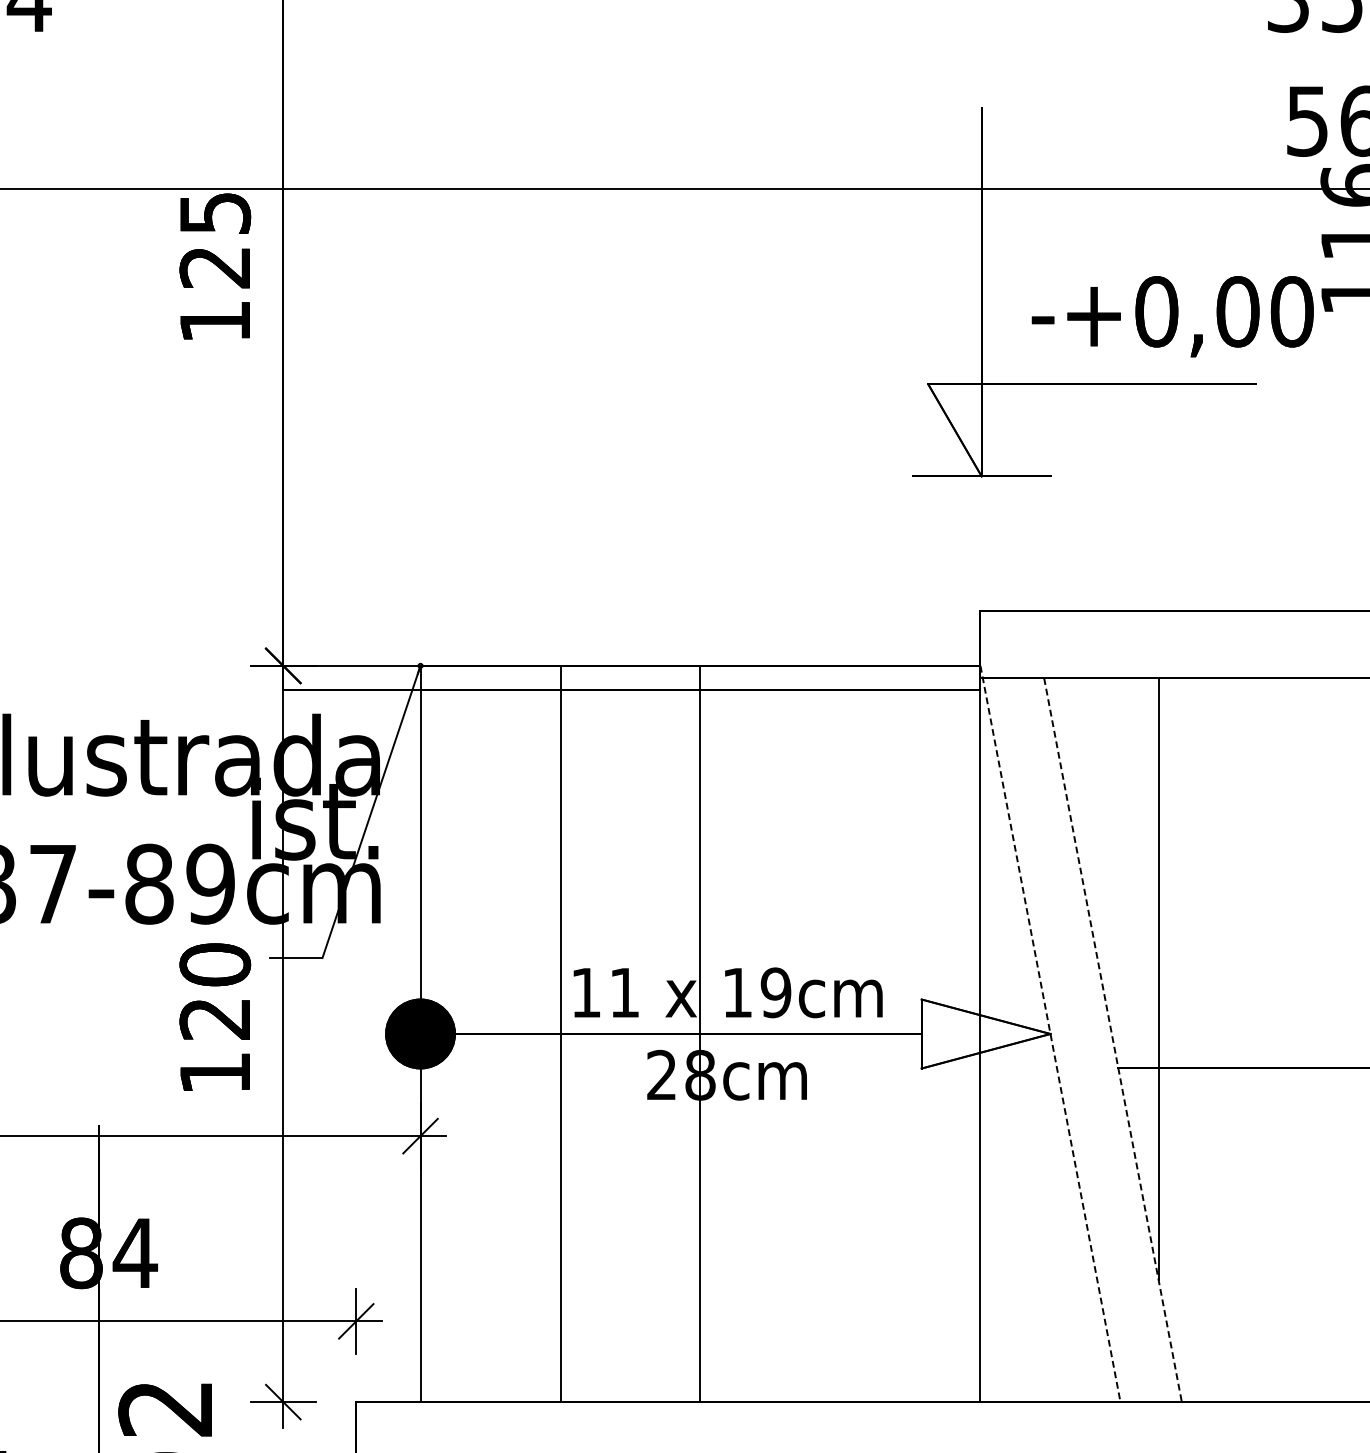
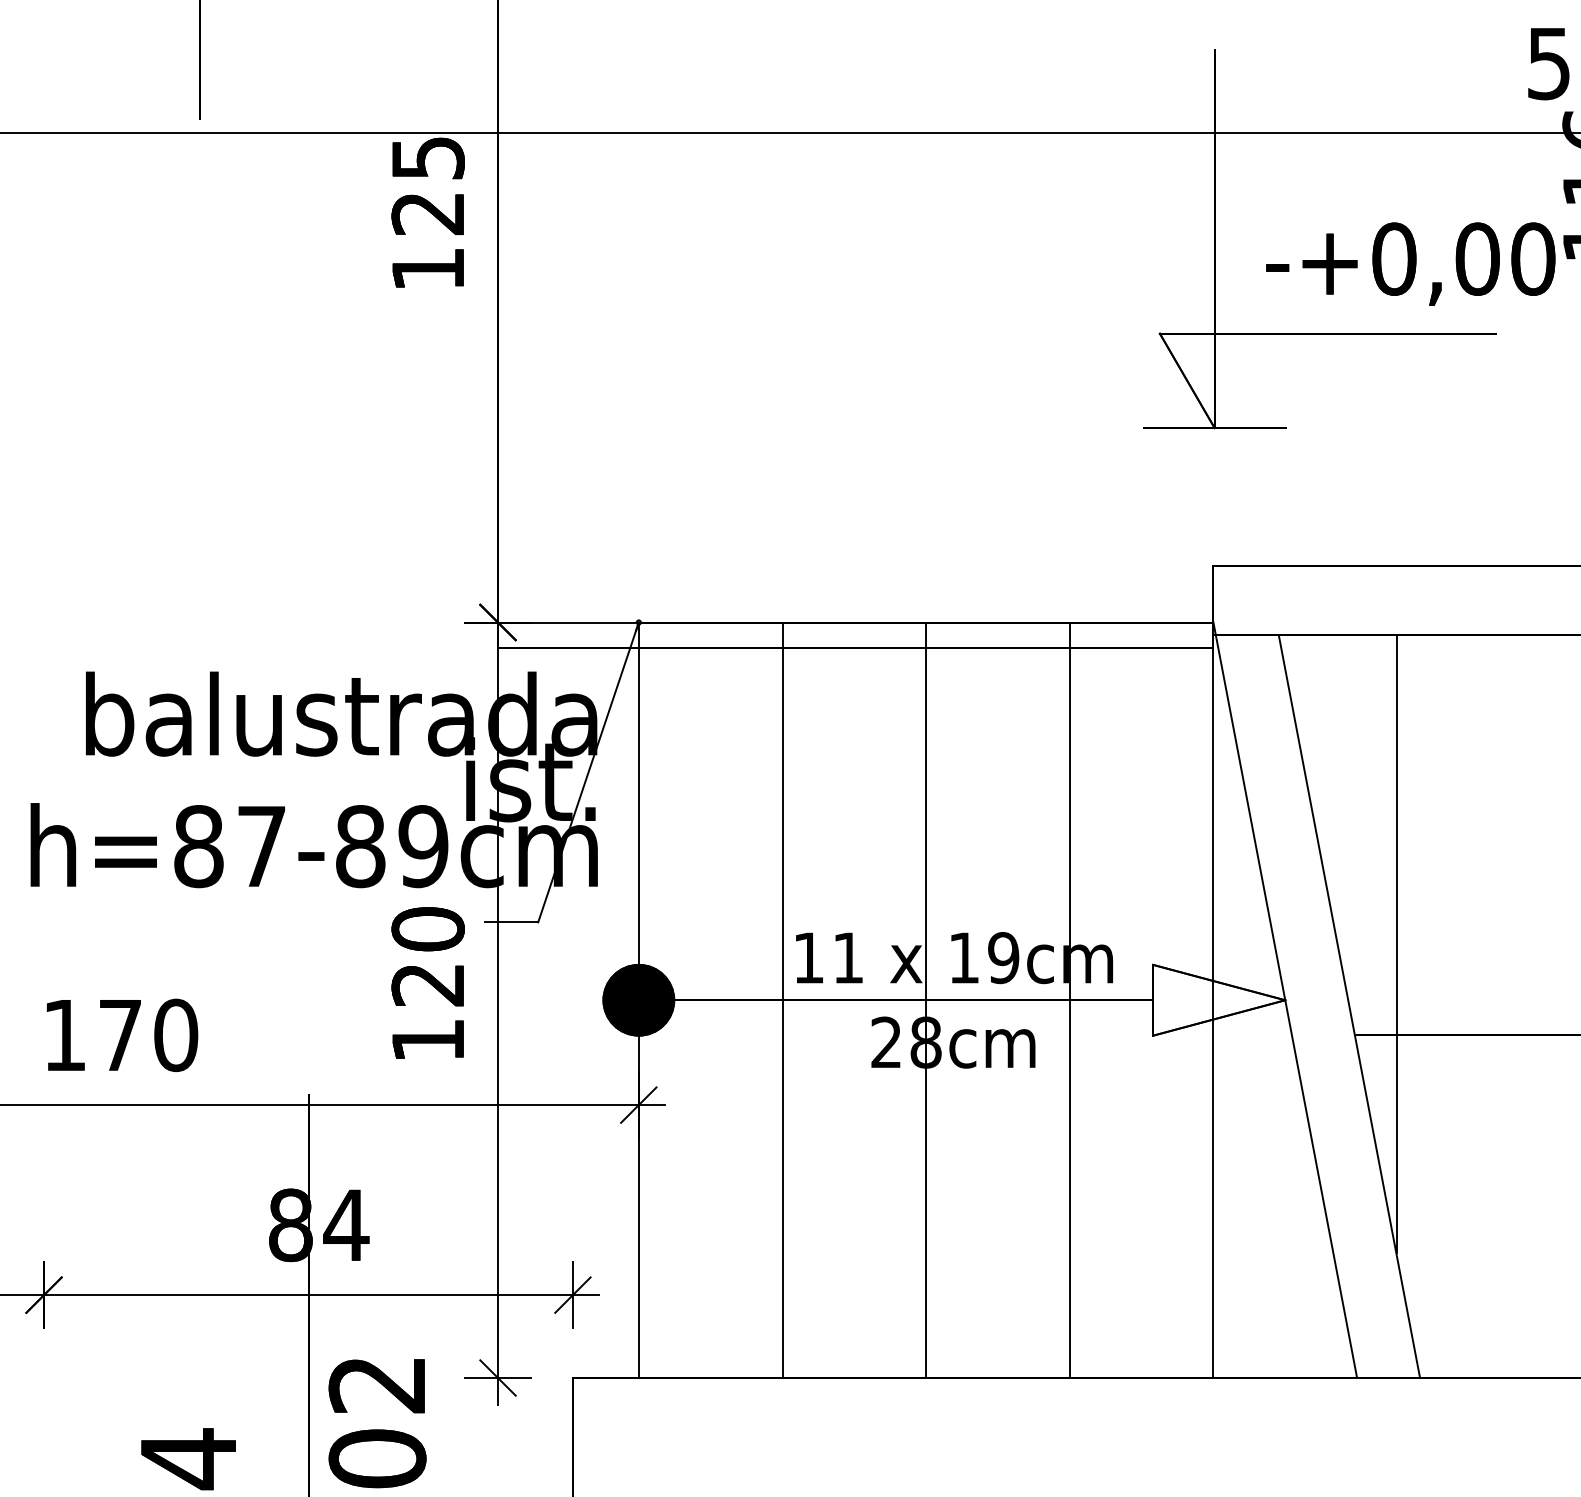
line: (840, 1034) -> (1069, 1000), added
line: (1050, 1034) -> (1285, 1000), dashed -> solid
line: (1113, 1041) -> (1349, 1007), dashed -> solid

